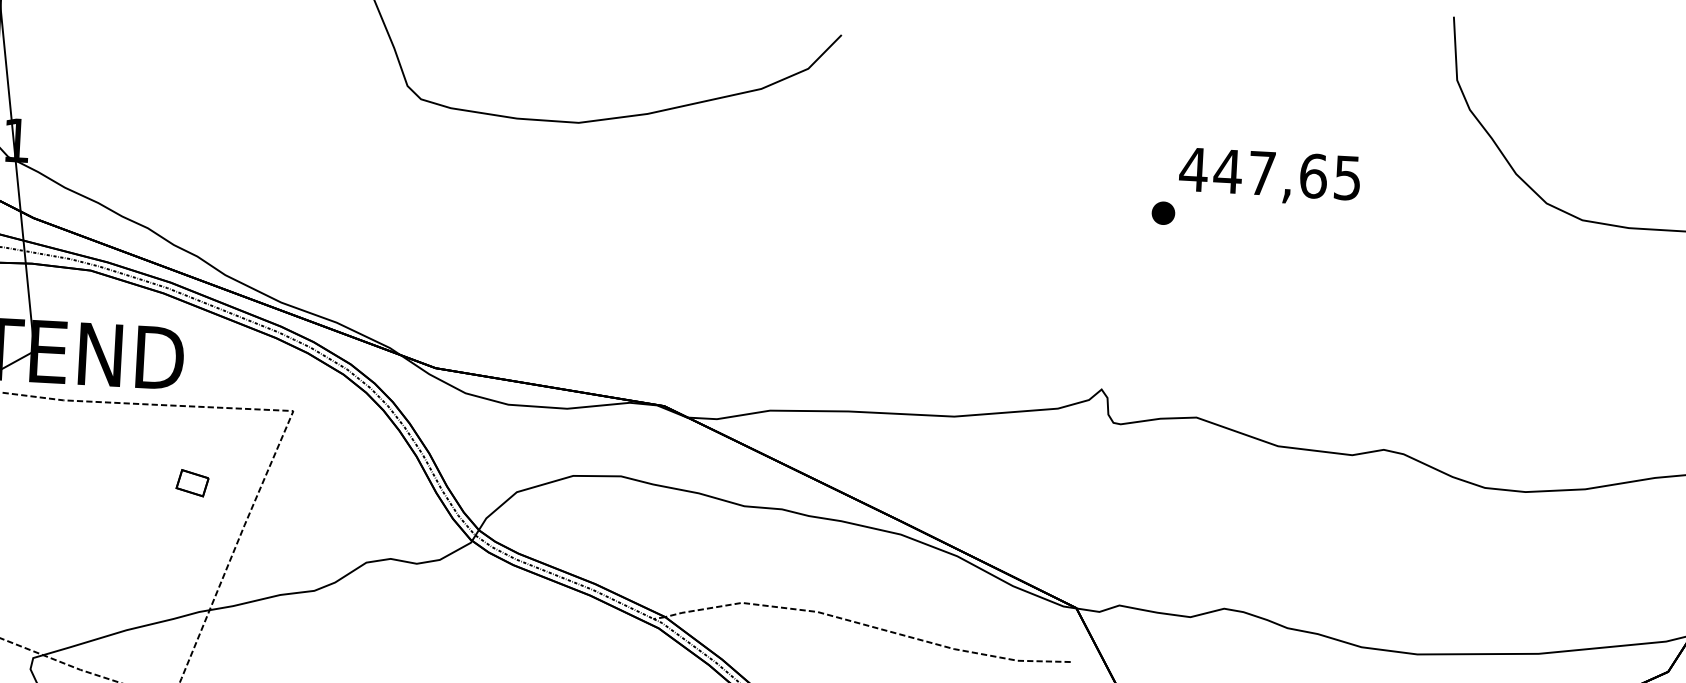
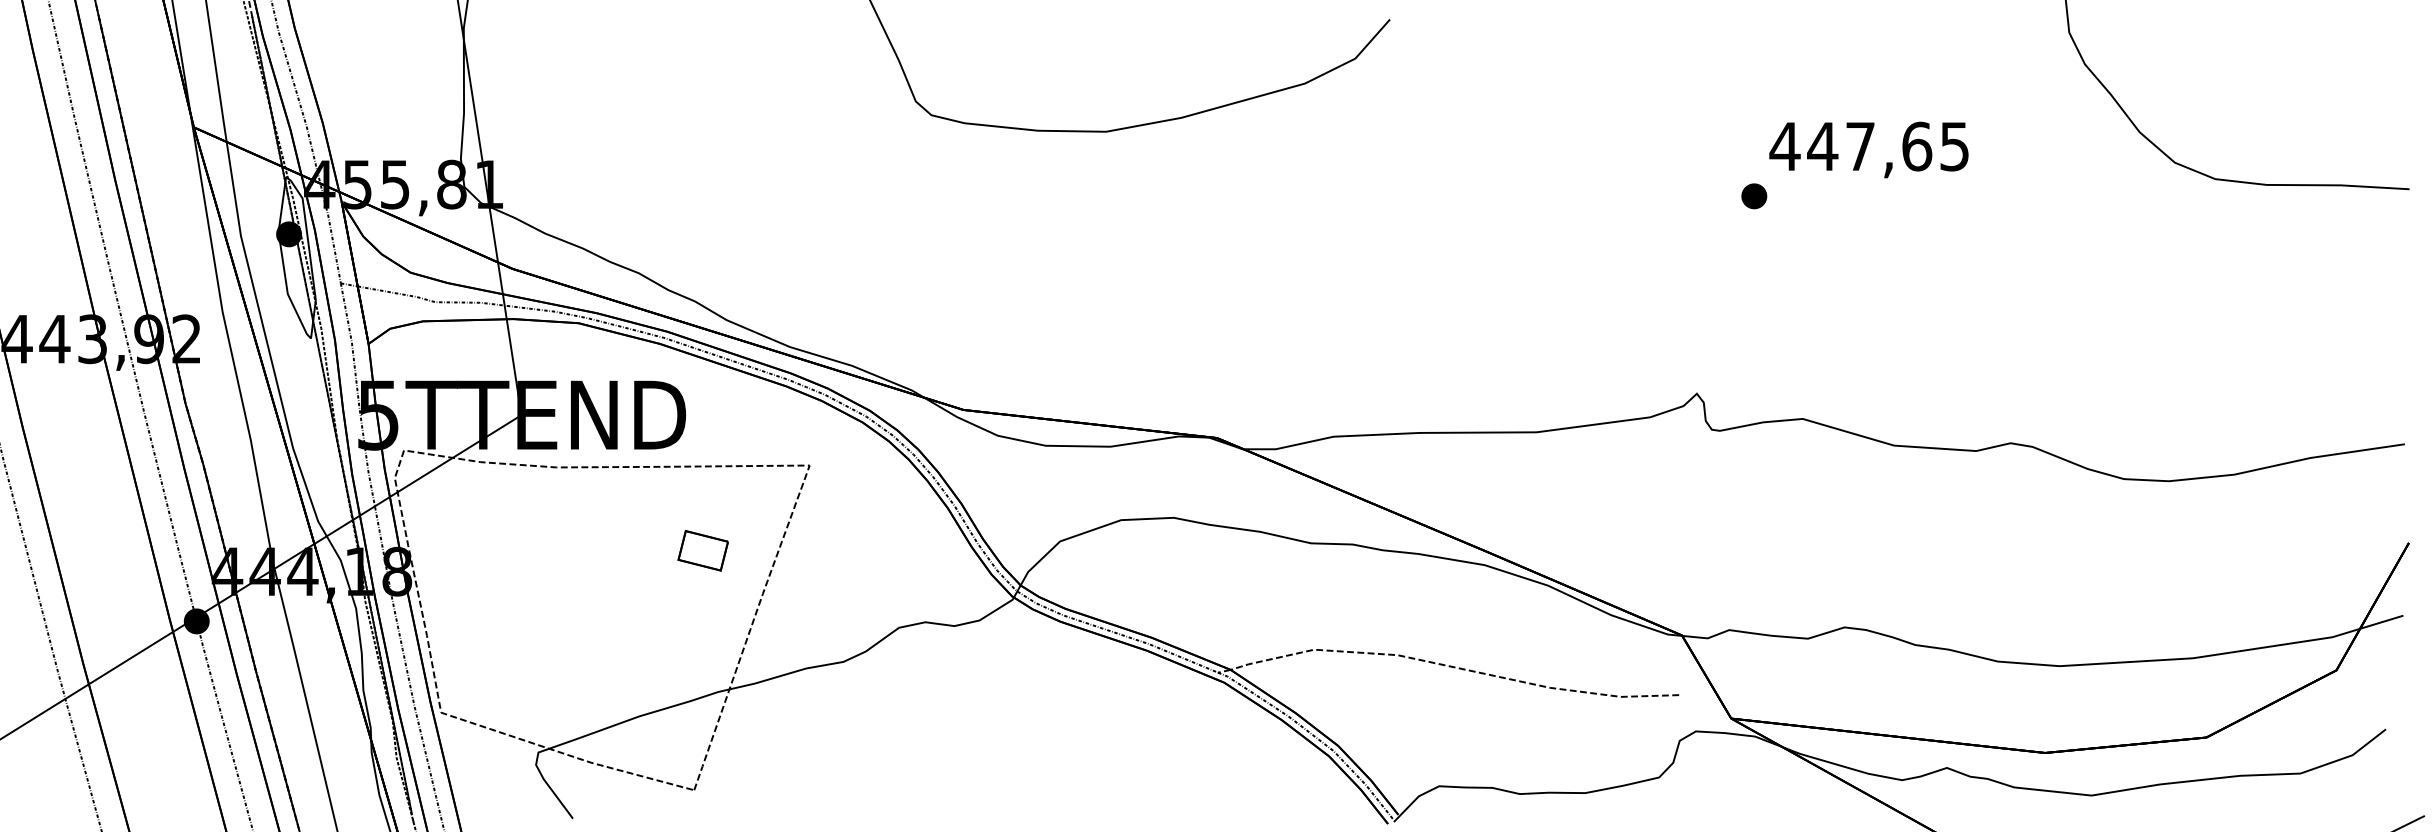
part: (191, 482) -> (702, 550), size x1.43

